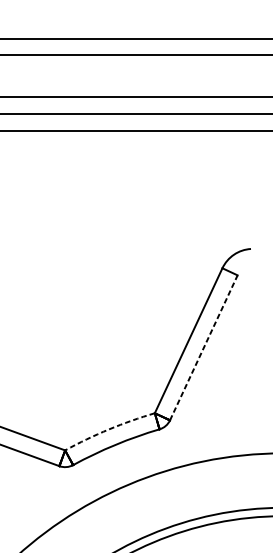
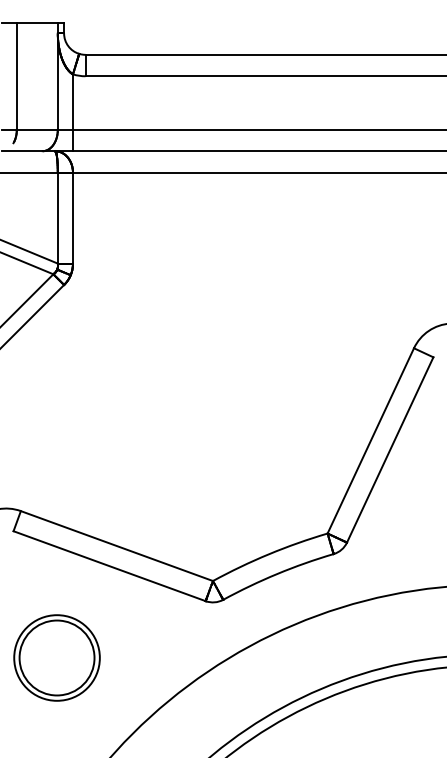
line: (204, 347) -> (390, 449), dashed -> solid
arc: (109, 429) -> (269, 554), dashed -> solid

